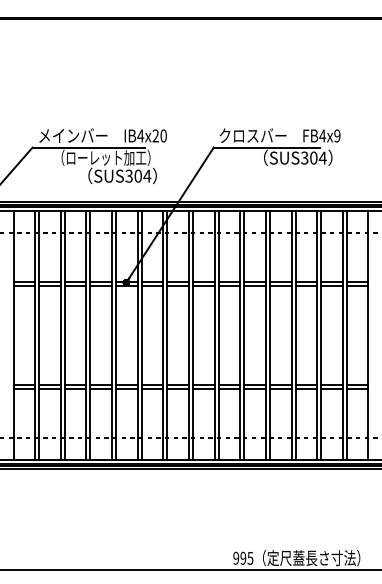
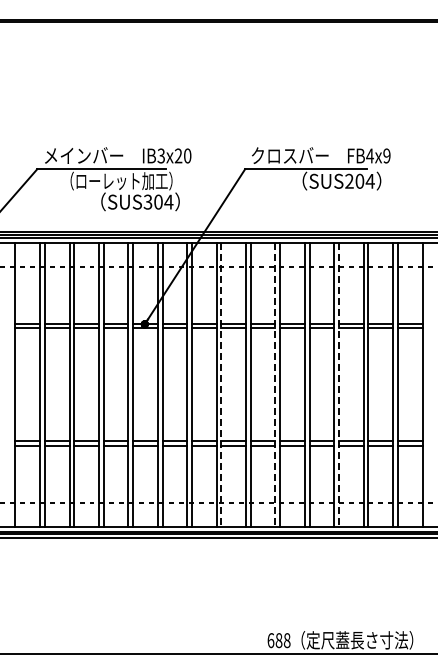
text: (140, 135) -> (161, 155), IB4x20 -> IB3x20
text: (304, 158) -> (349, 181), SUS304 -> SUS204
line: (193, 336) -> (221, 385), solid -> dashed
line: (240, 336) -> (275, 385), solid -> dashed
line: (296, 336) -> (339, 385), solid -> dashed
text: (242, 558) -> (278, 640), 995 -> 688

